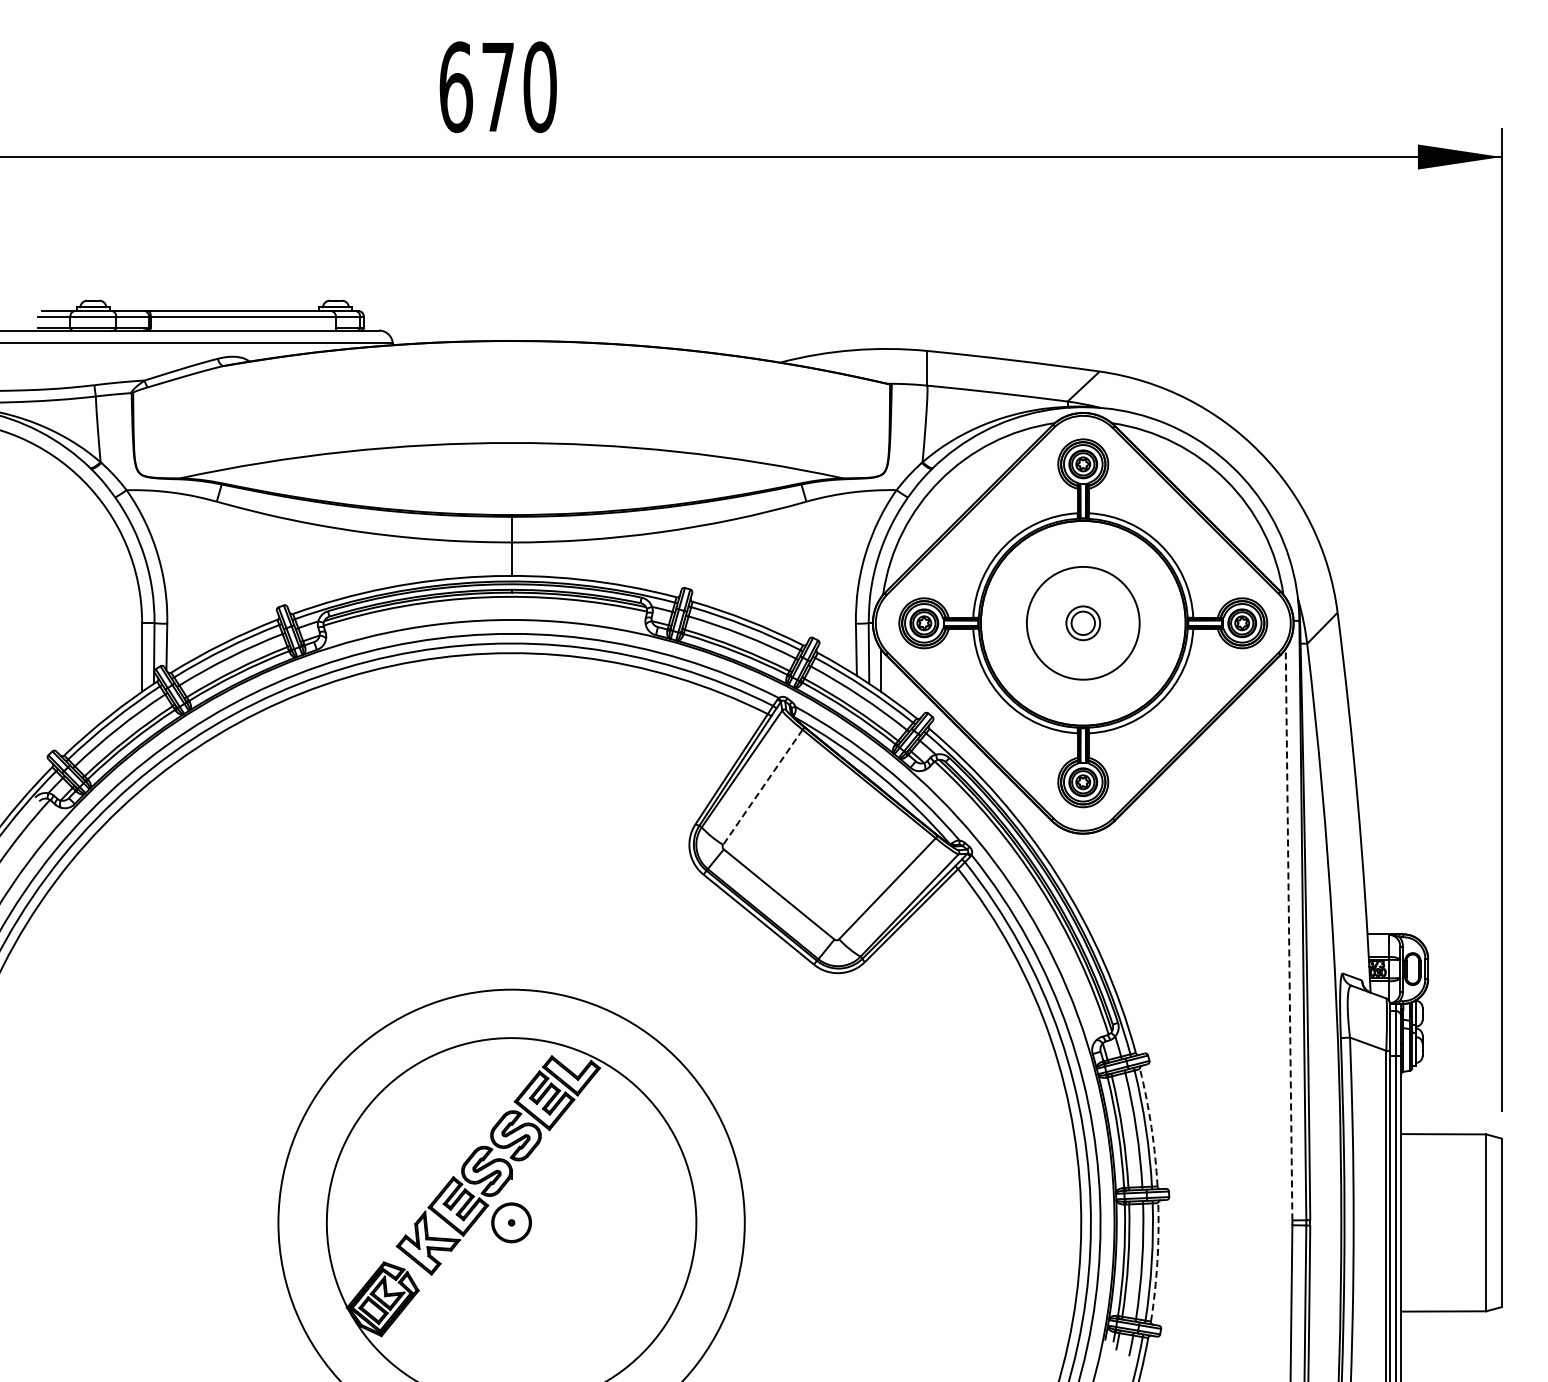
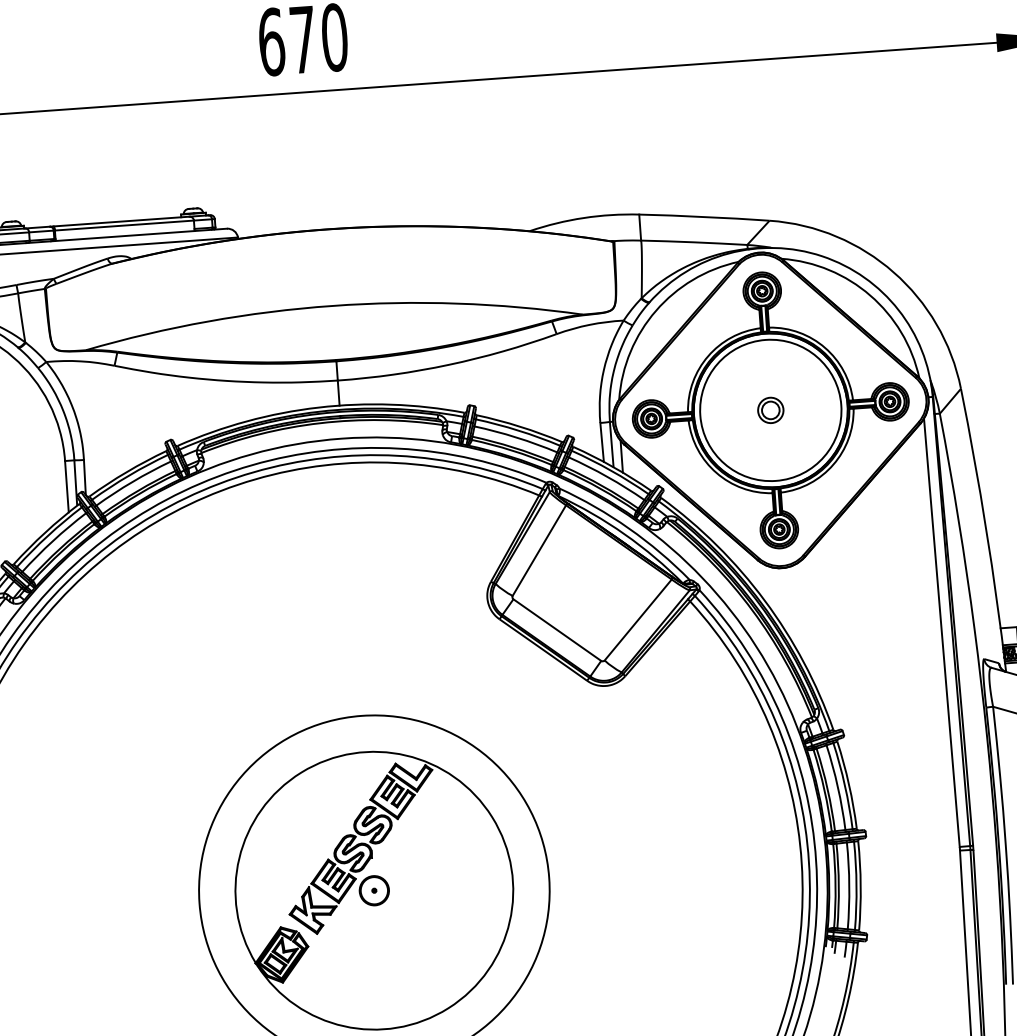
circle: (1083, 623) -> (770, 410), size x1.67
line: (762, 787) -> (539, 550), dashed -> solid
line: (1289, 934) -> (942, 632), dashed -> solid
arc: (1151, 1127) -> (849, 784), dashed -> solid
arc: (1157, 1262) -> (860, 885), dashed -> solid

